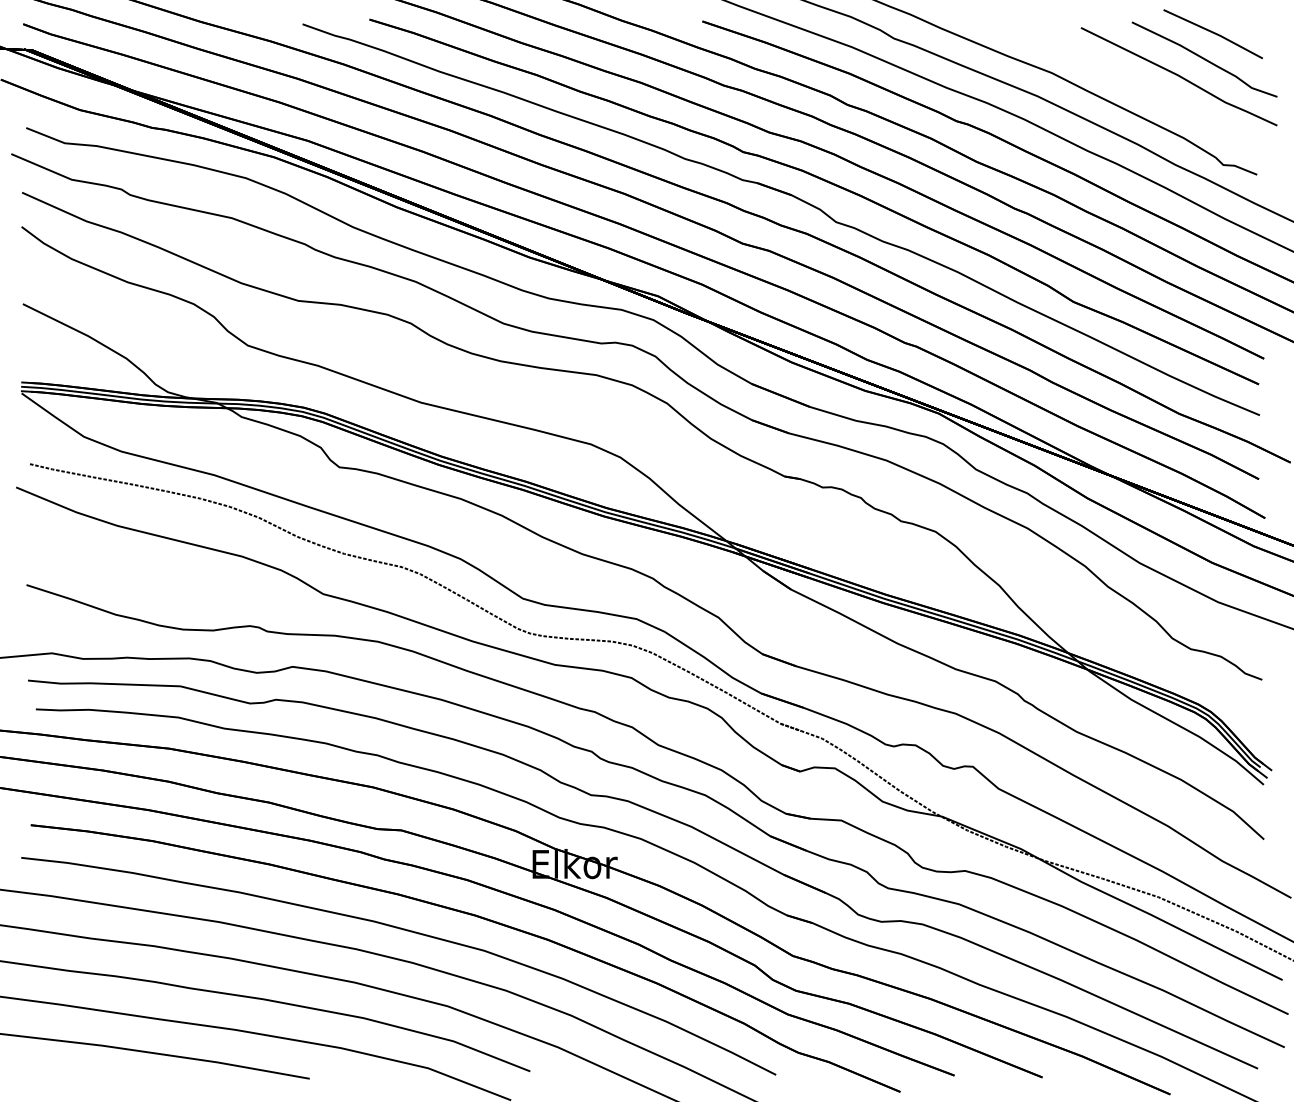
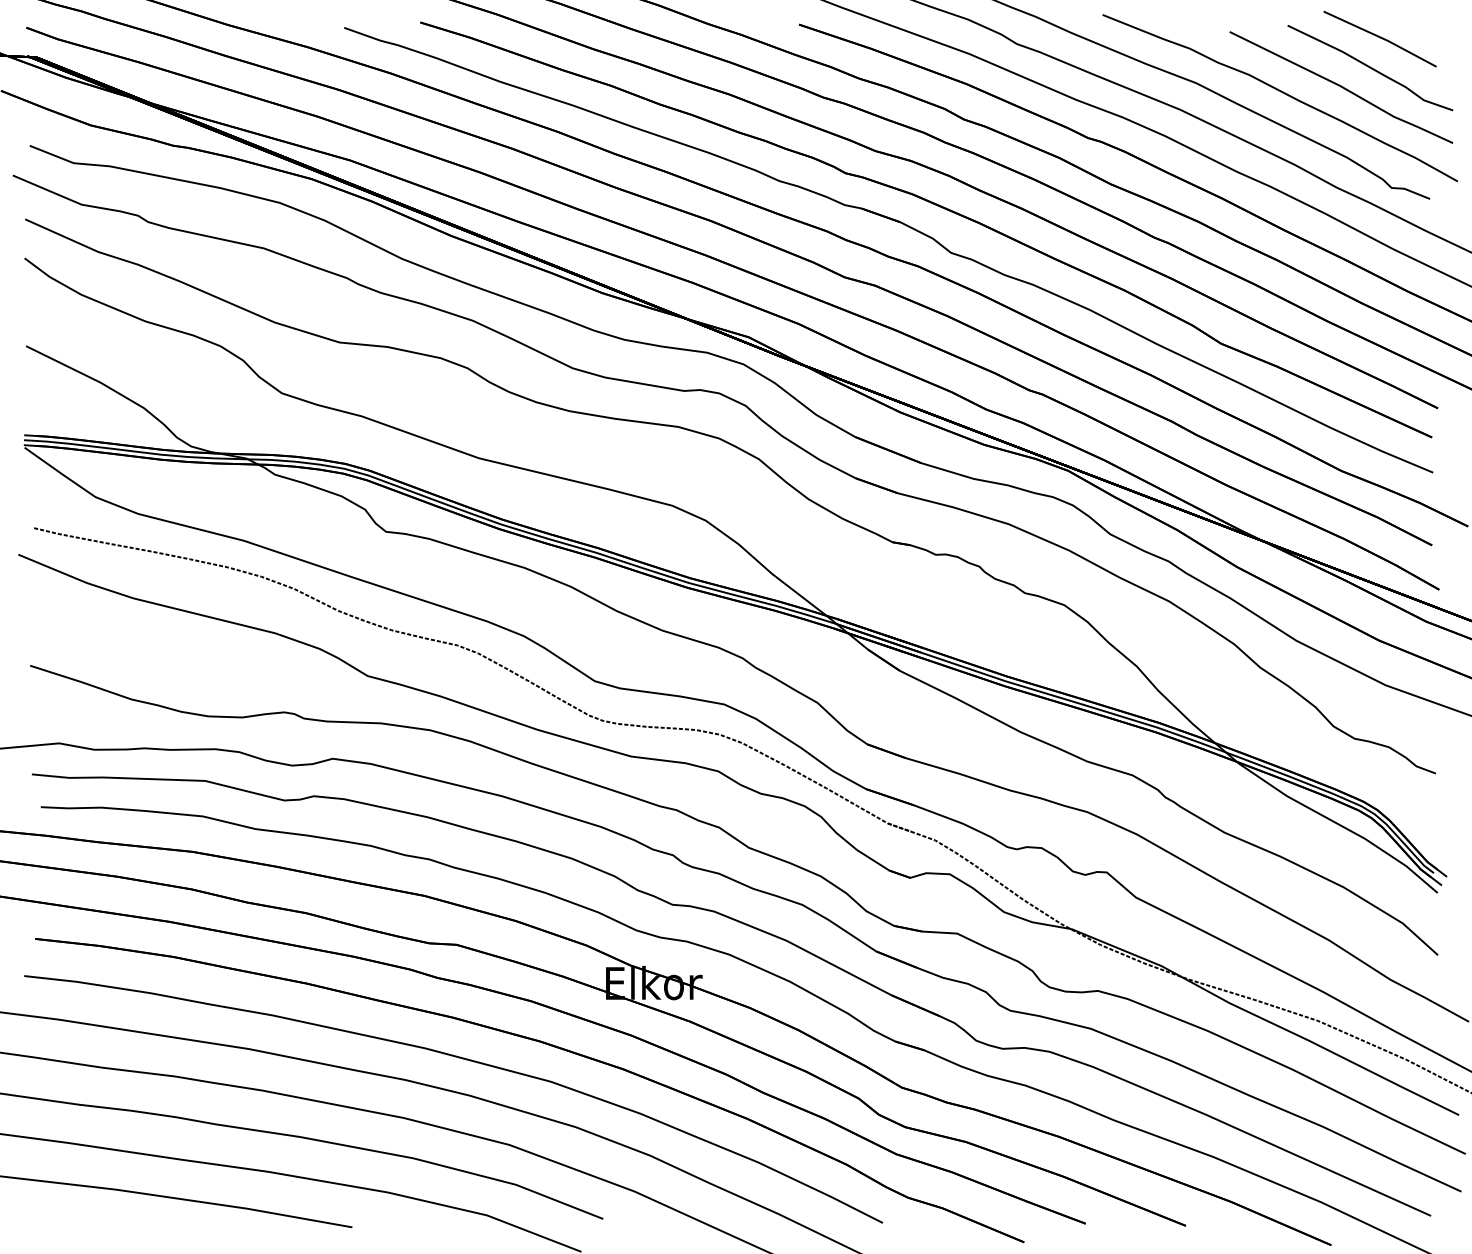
curve: (1127, 82) -> (1282, 93), added

